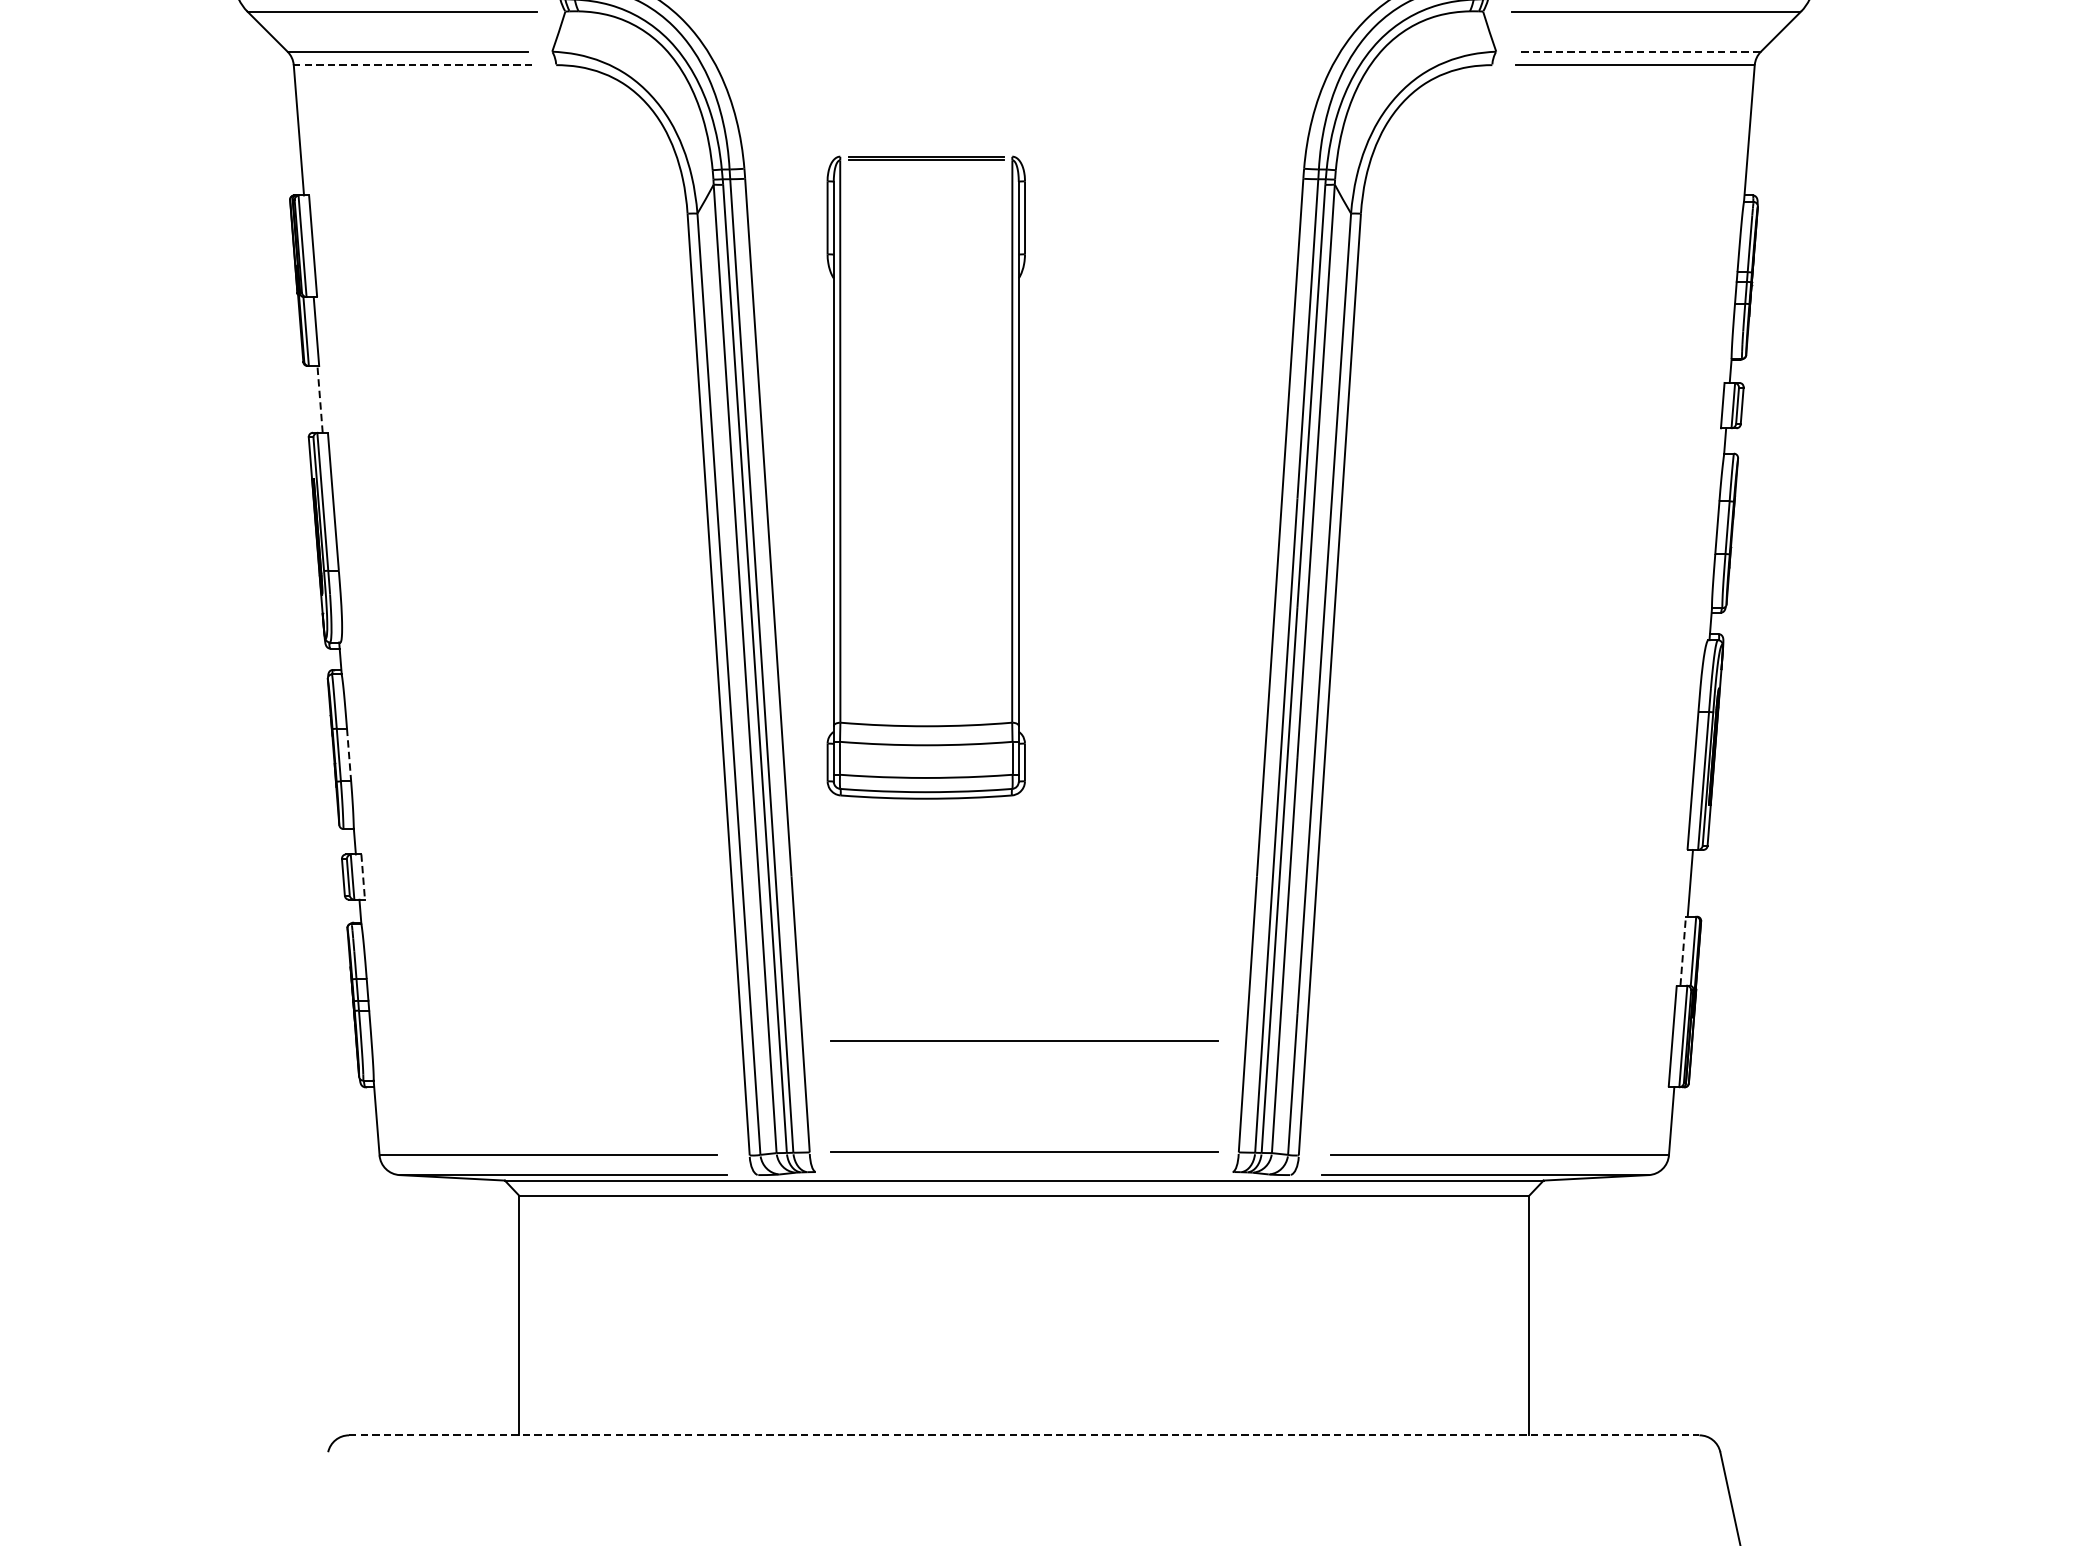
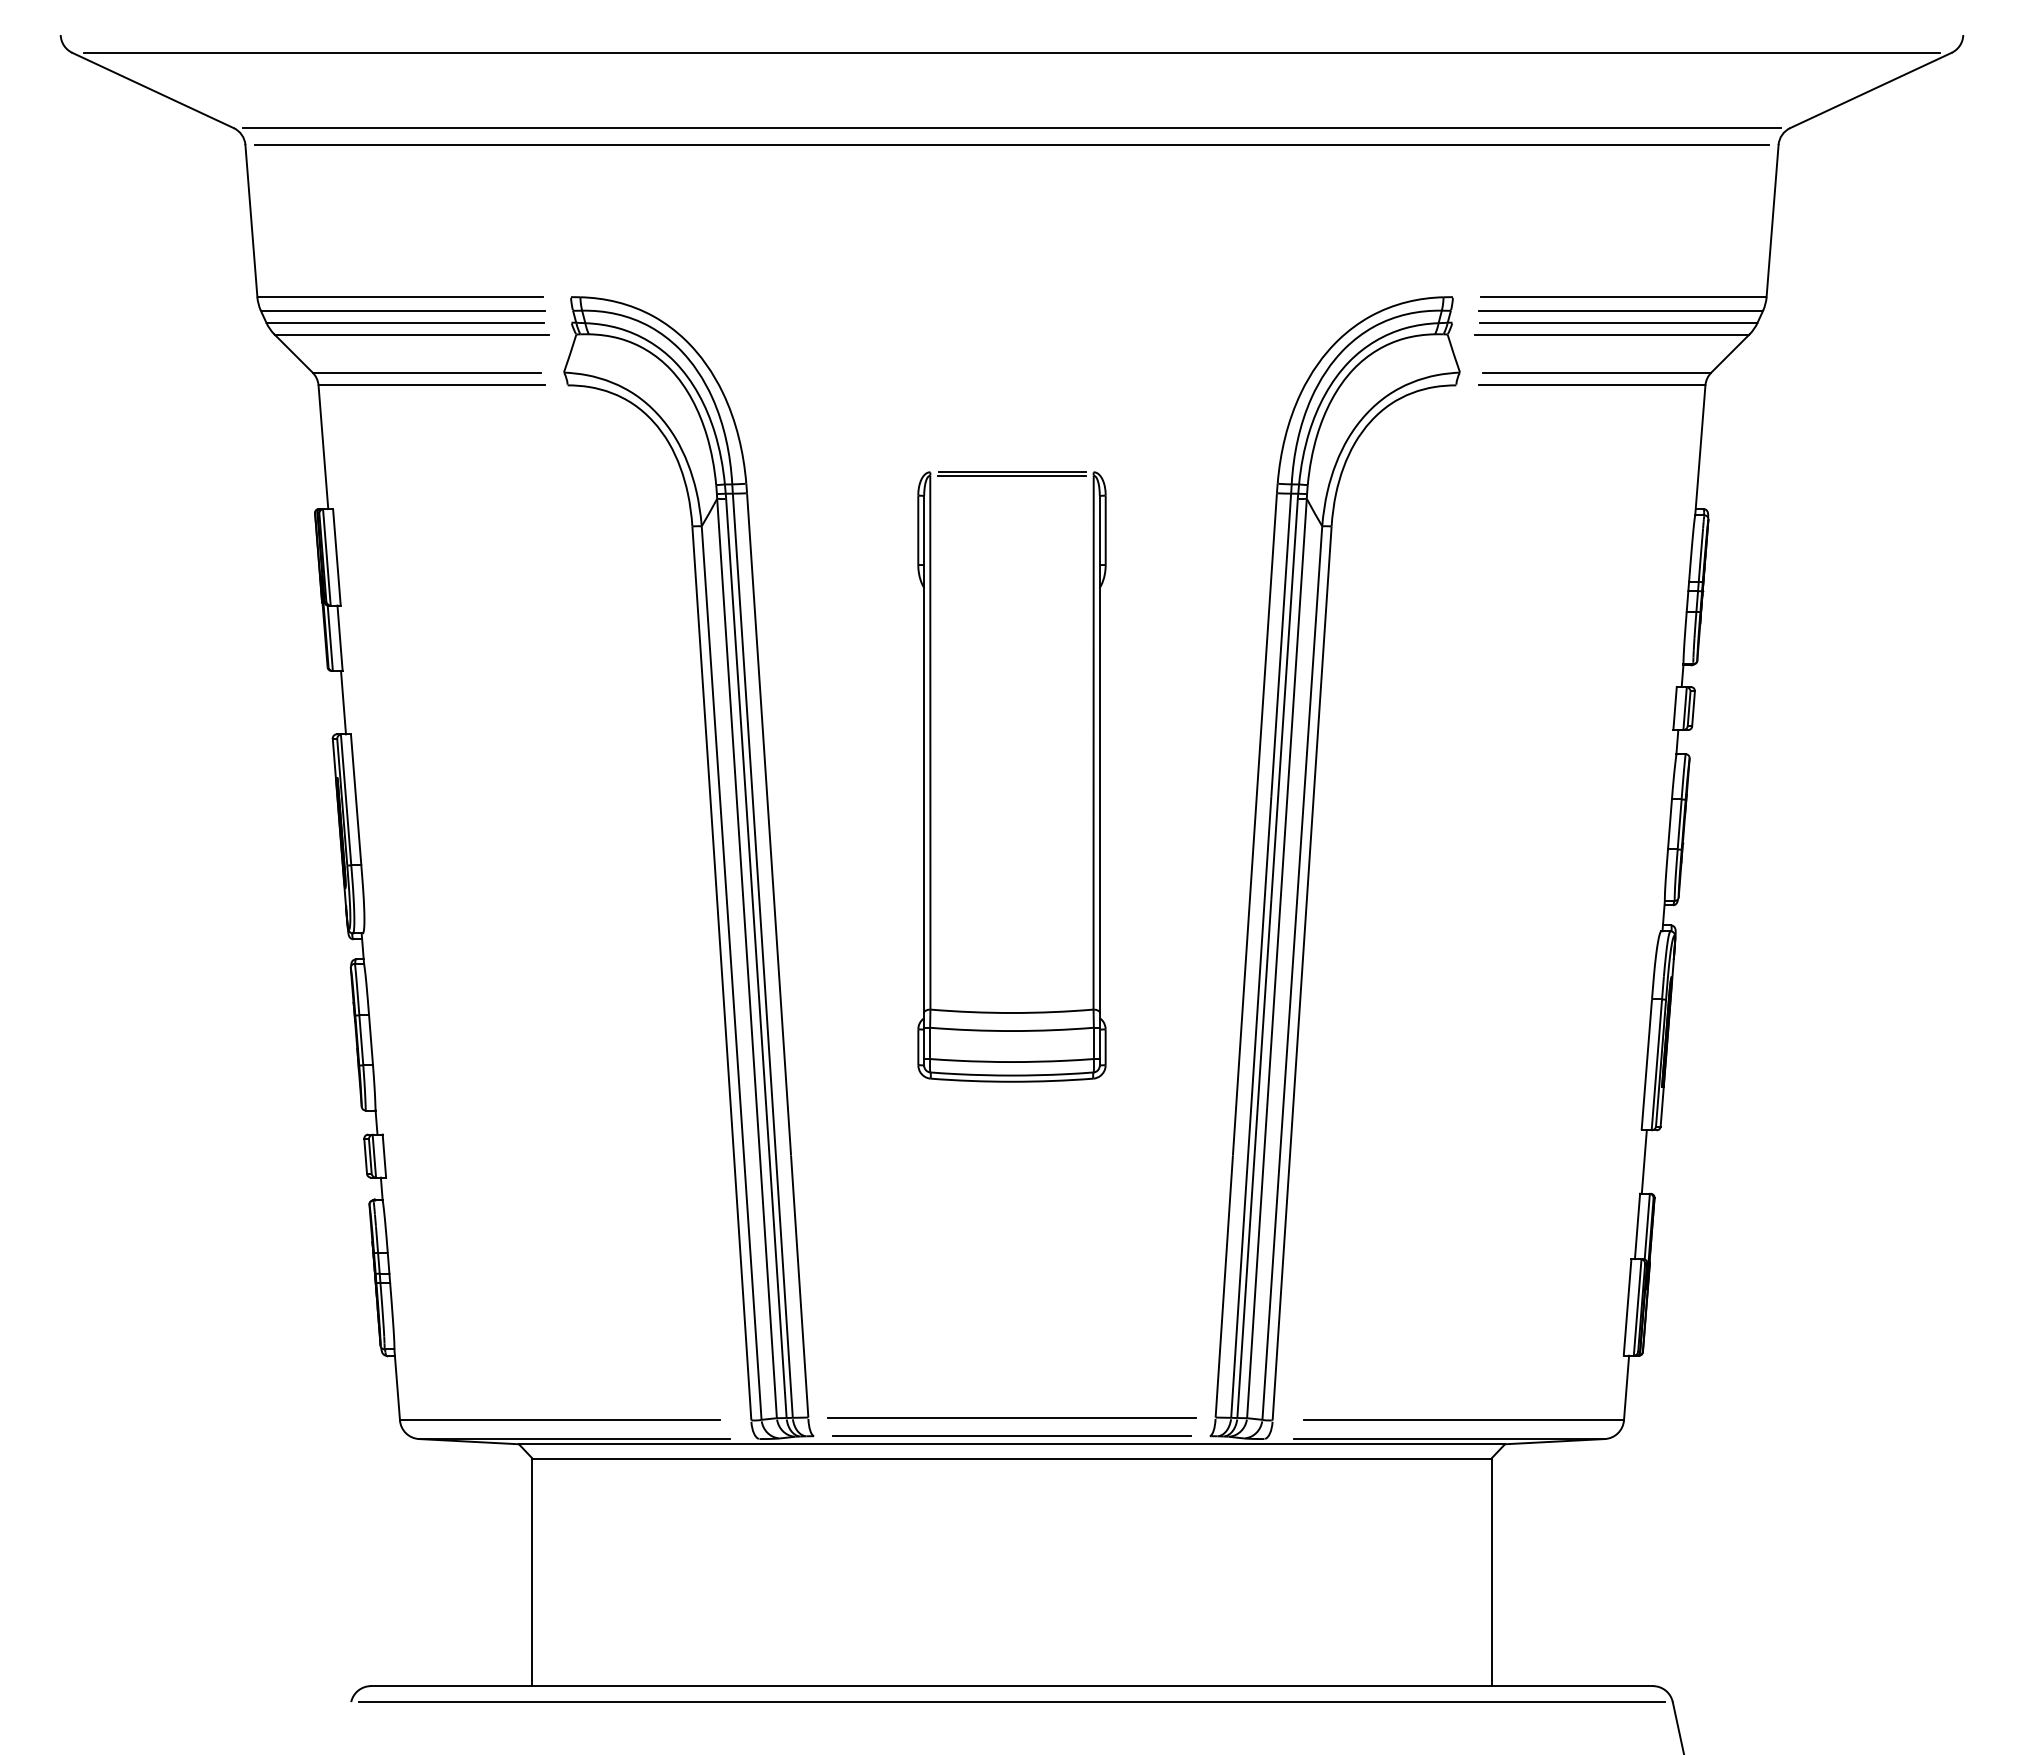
line: (1639, 51) -> (1596, 372), dashed -> solid
line: (413, 65) -> (432, 385), dashed -> solid
line: (320, 399) -> (343, 702), dashed -> solid
part: (841, 477) -> (931, 776), moved
line: (349, 755) -> (371, 1040), dashed -> solid
line: (363, 877) -> (384, 1156), dashed -> solid
line: (1683, 951) -> (1637, 1226), dashed -> solid
line: (1023, 1040) -> (1011, 1311), removed
line: (1023, 1172) -> (1011, 1436), added
line: (1024, 1435) -> (1012, 1686), dashed -> solid
line: (1023, 1452) -> (1011, 1702), added

